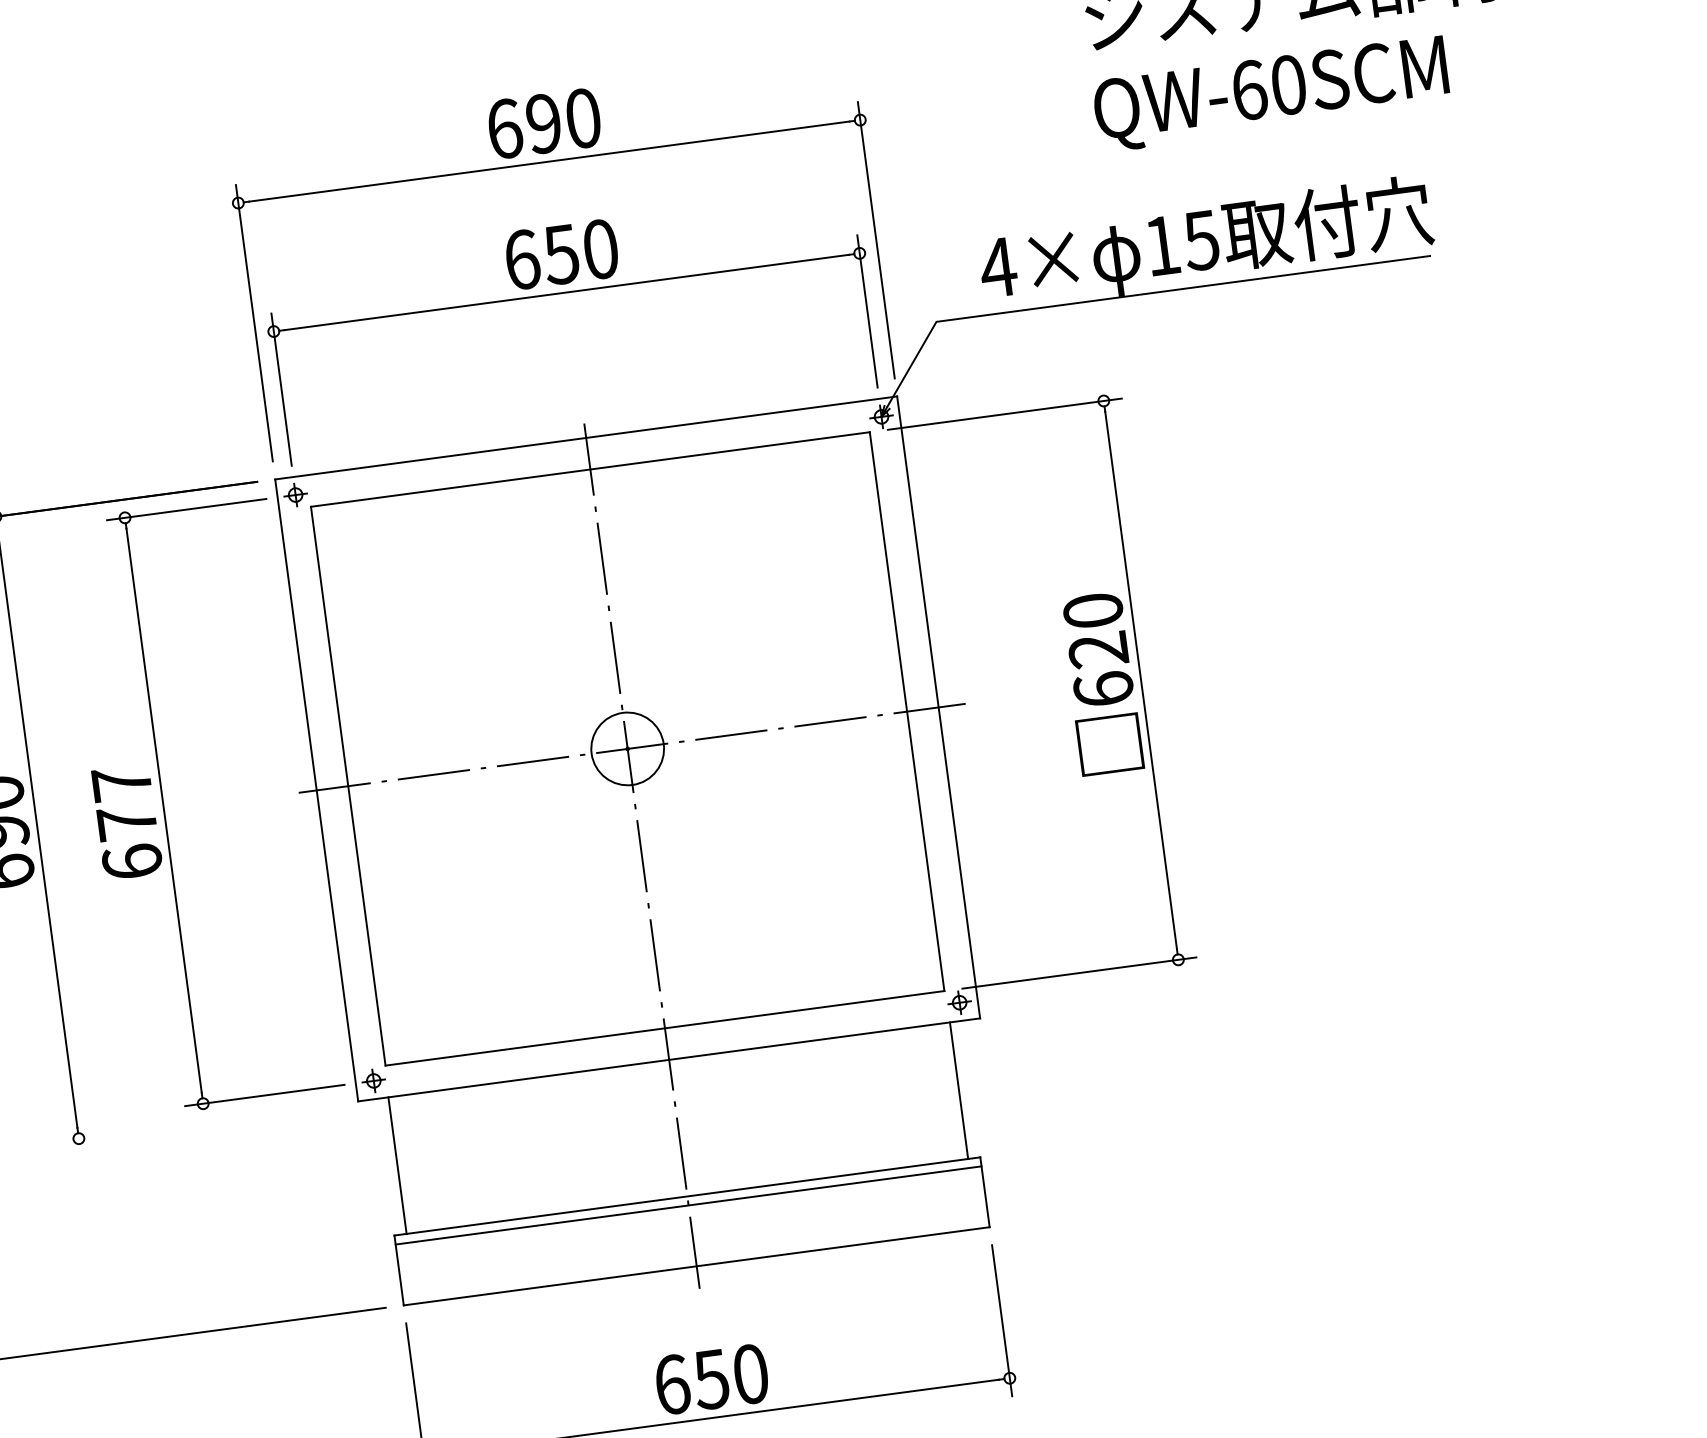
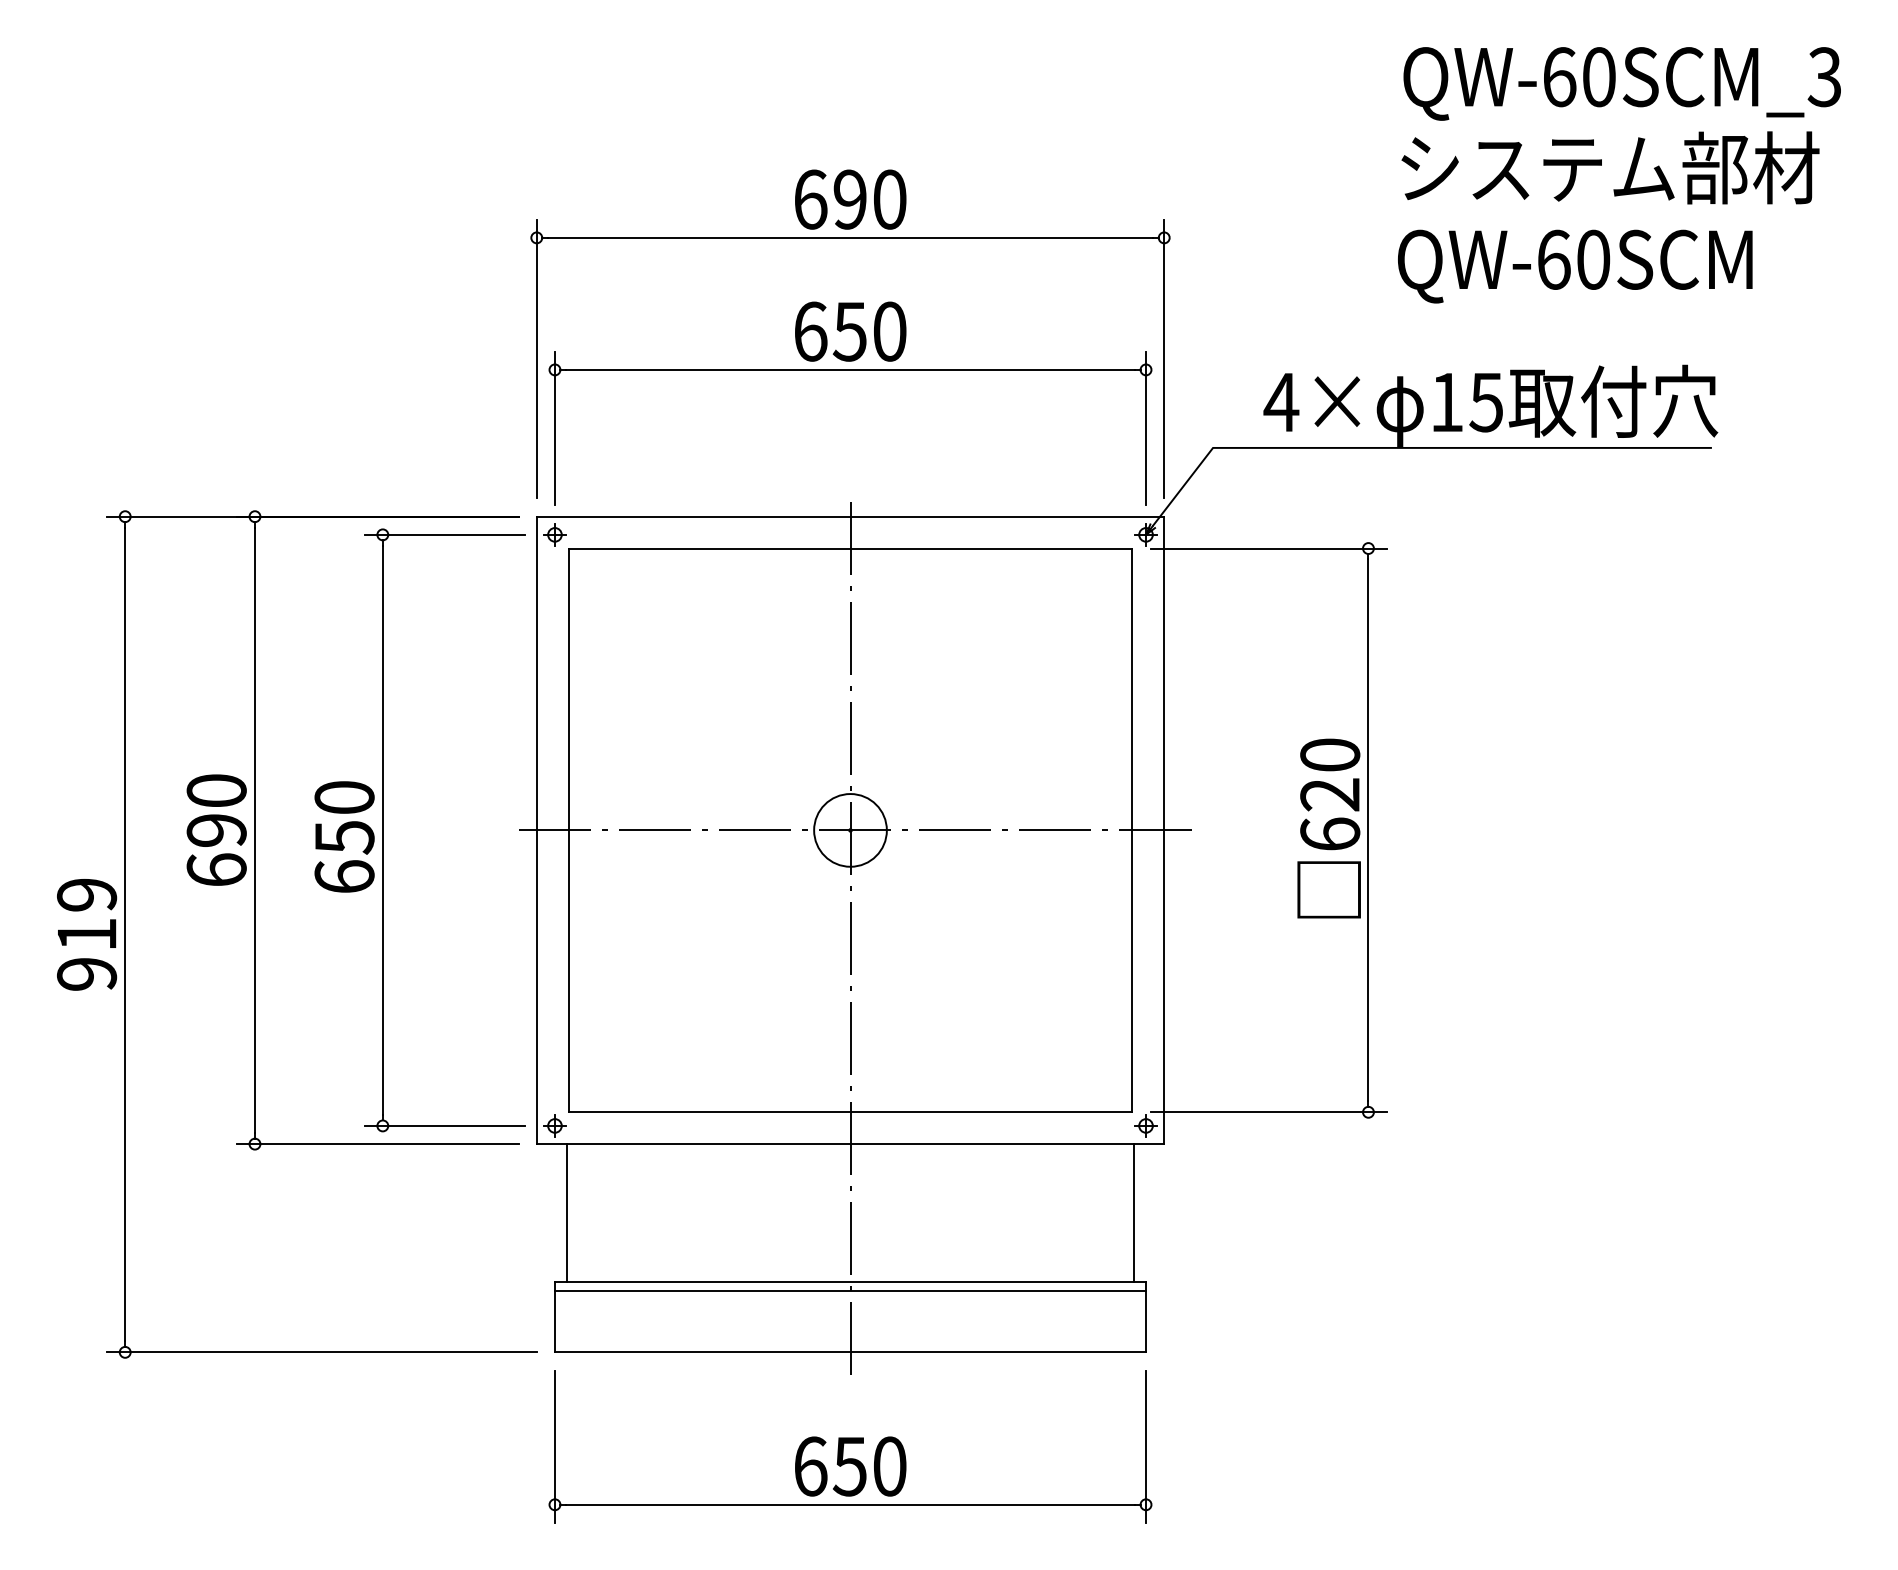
text: (124, 803) -> (344, 817), 677 -> 650
line: (200, 1122) -> (377, 1144), added

